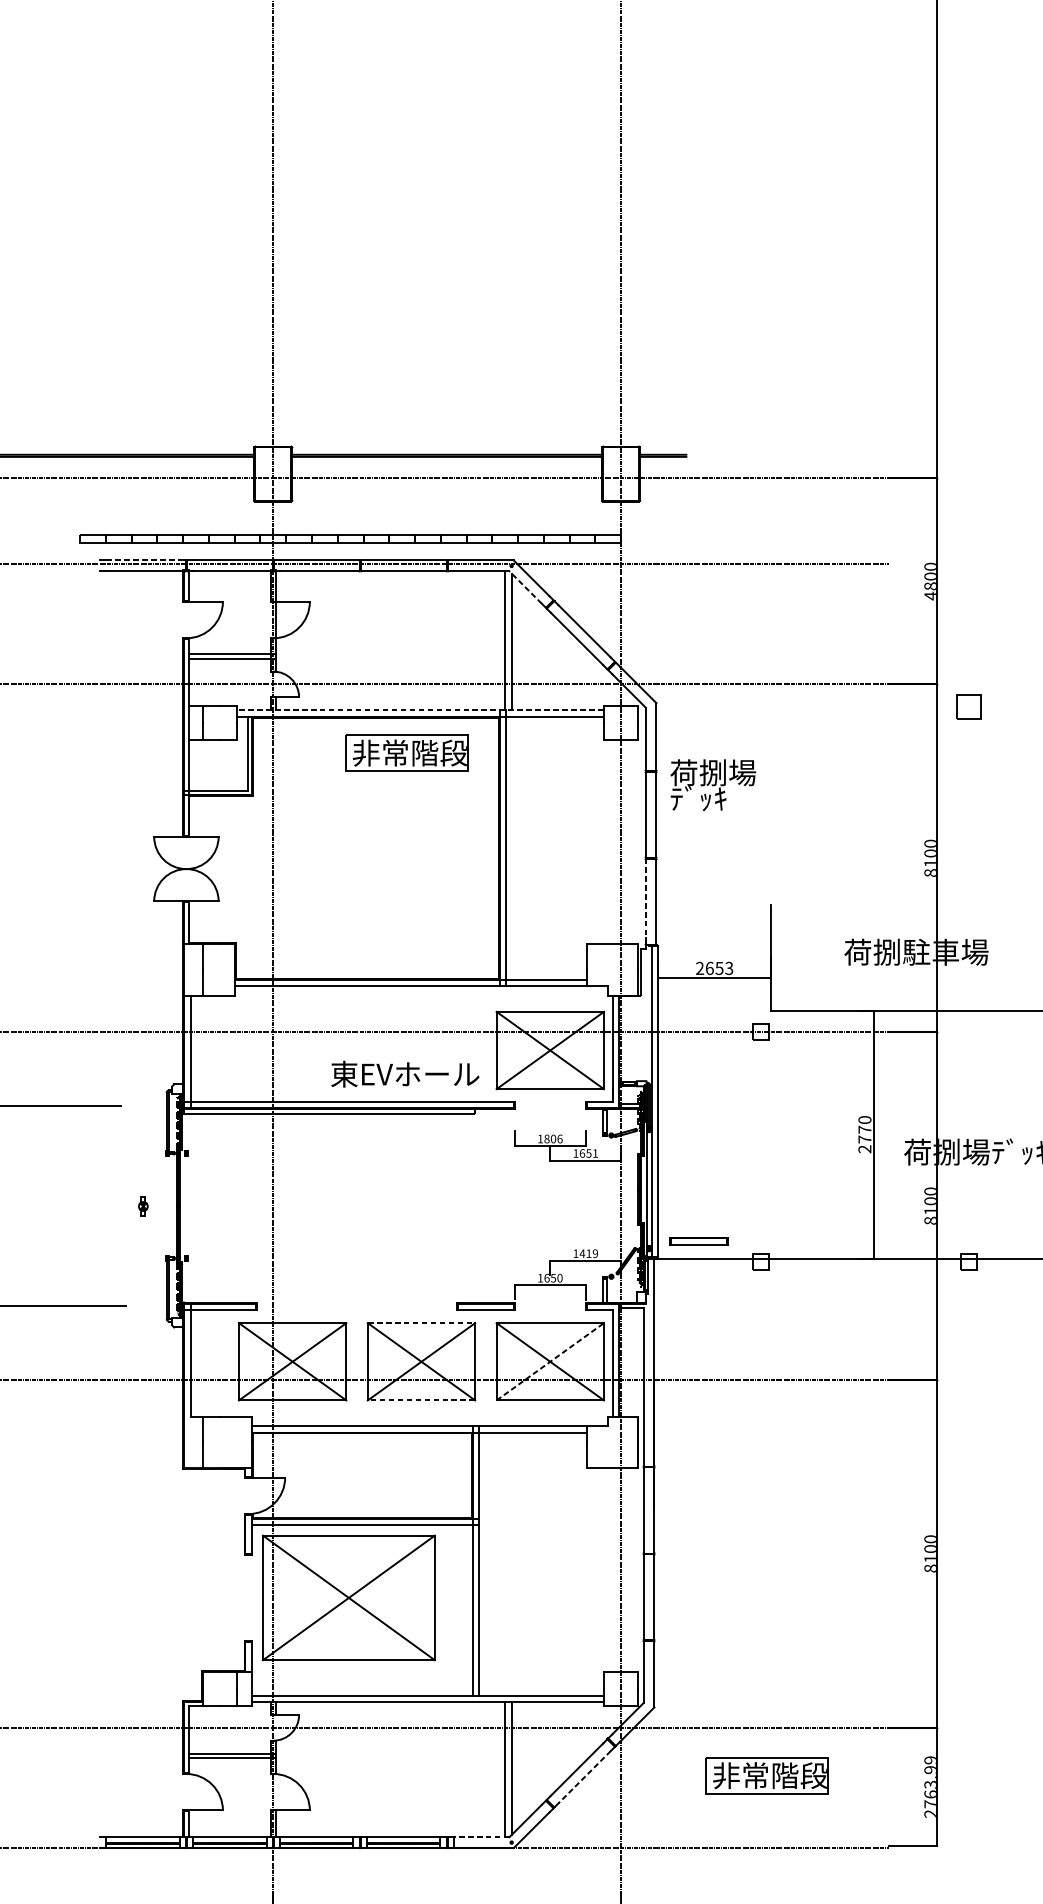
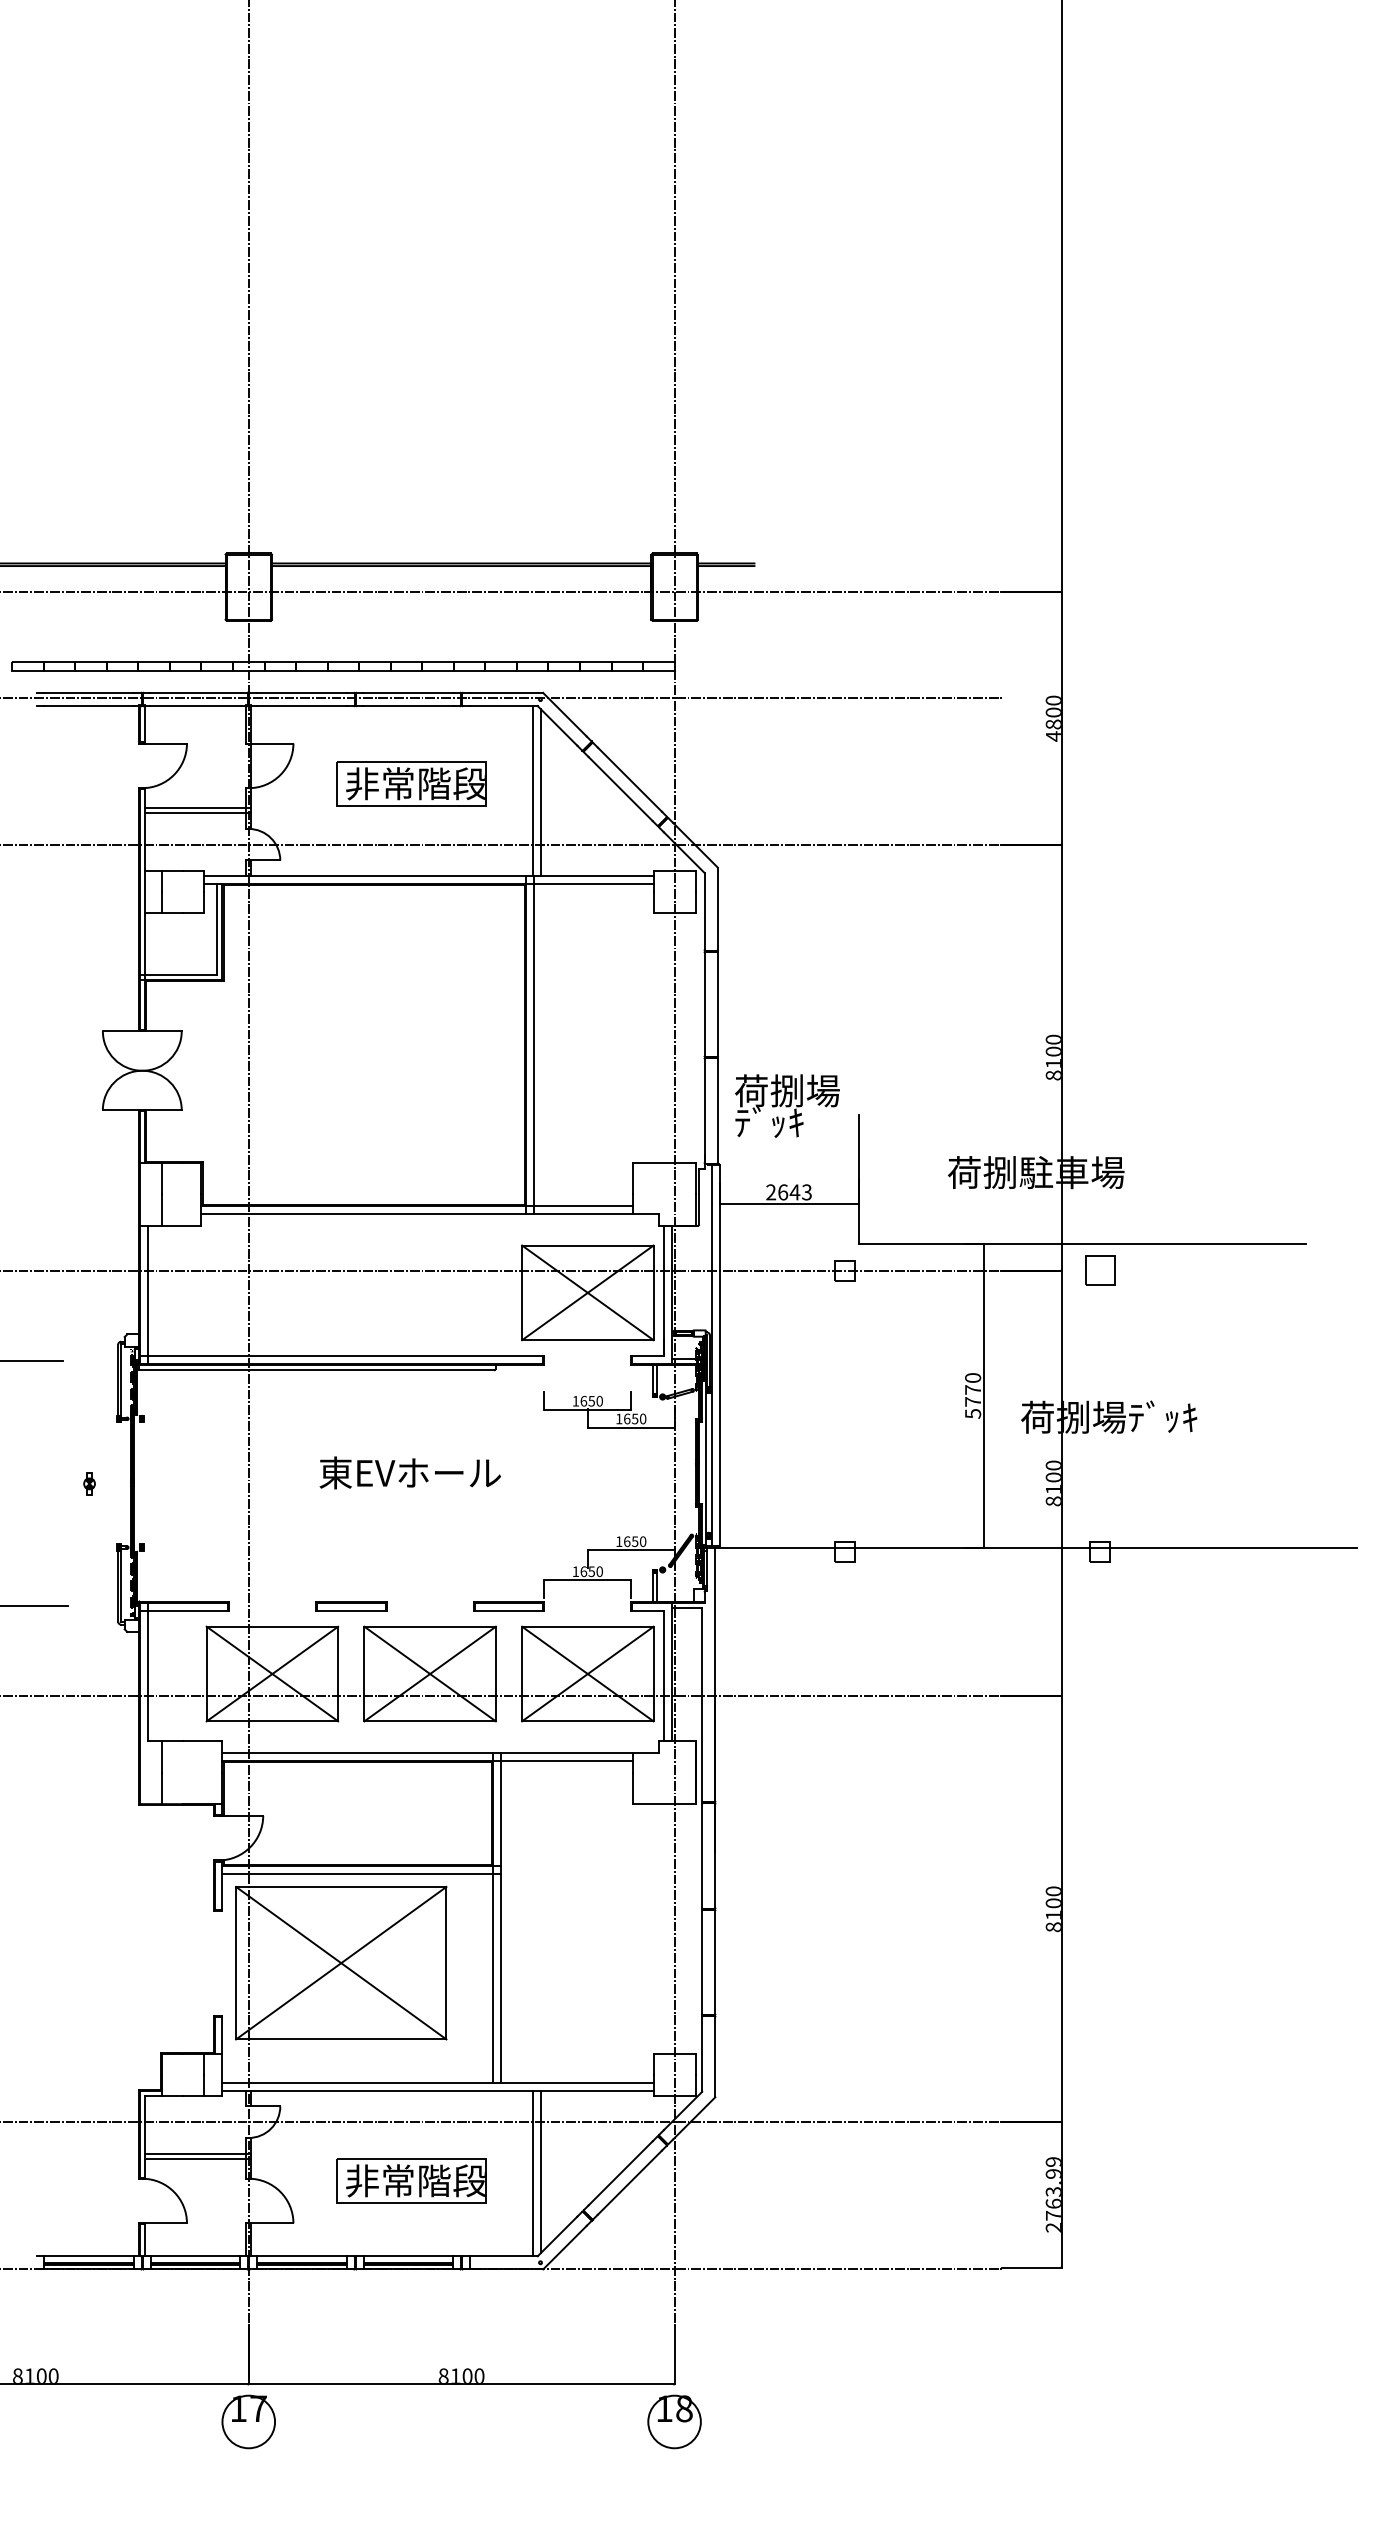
line: (143, 560) -> (89, 692), dashed -> solid
line: (525, 587) -> (557, 725), dashed -> solid
part: (968, 707) -> (1100, 1270), moved
line: (420, 710) -> (428, 876), dashed -> solid
part: (406, 752) -> (411, 783), moved
text: (713, 784) -> (787, 1105), moved
line: (645, 901) -> (704, 1110), dashed -> solid
text: (719, 968) -> (794, 1192), 2653 -> 2643
text: (404, 1073) -> (409, 1472), moved
text: (553, 1138) -> (591, 1400), 1806 -> 1650
text: (865, 1149) -> (973, 1413), 2770 -> 5770
text: (595, 1153) -> (643, 1418), 1651 -> 1650
part: (699, 1241) -> (351, 1606), moved
text: (588, 1253) -> (634, 1541), 1419 -> 1650
line: (421, 1322) -> (430, 1626), dashed -> solid
line: (550, 1362) -> (587, 1674), dashed -> solid
line: (421, 1400) -> (430, 1721), dashed -> solid
part: (766, 1775) -> (411, 2180), moved
line: (584, 1777) -> (629, 2183), dashed -> solid
line: (481, 1837) -> (503, 2256), dashed -> solid

